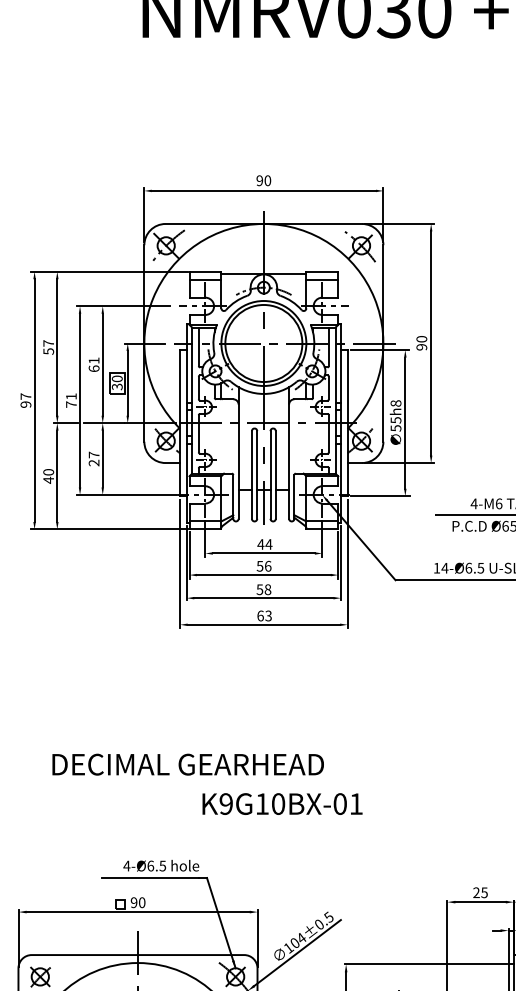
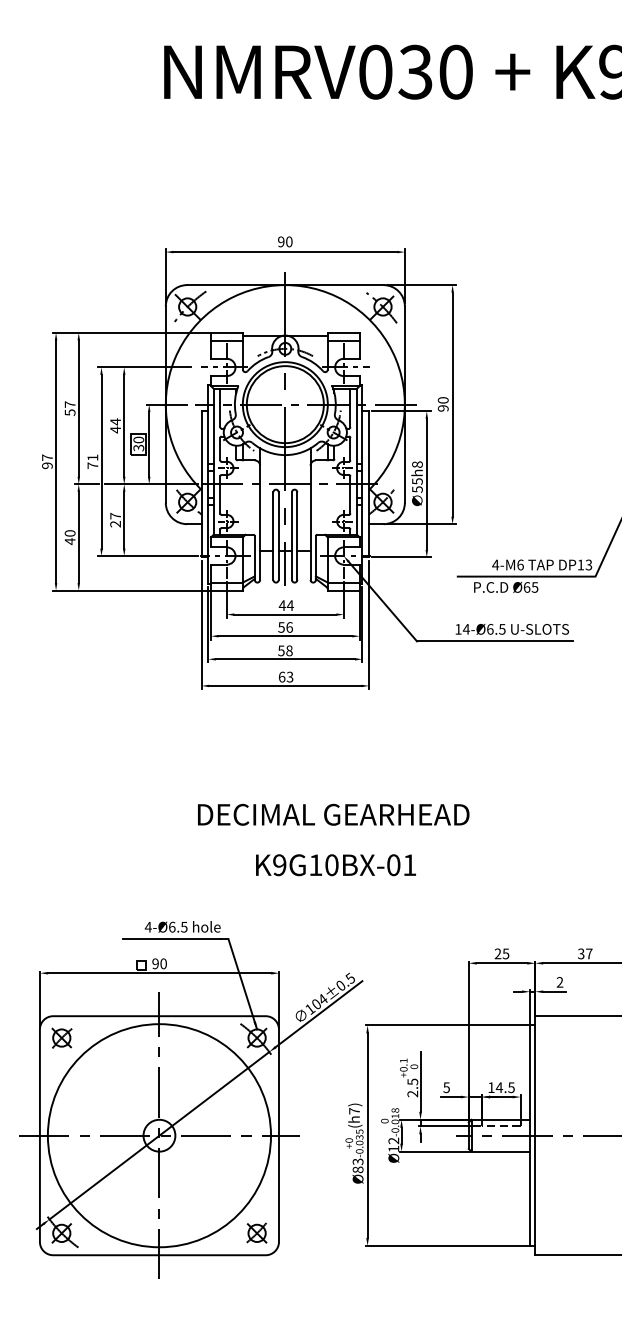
text: (94, 364) -> (115, 425), 61 -> 44
text: (188, 764) -> (333, 814), moved
text: (282, 804) -> (335, 865), moved

